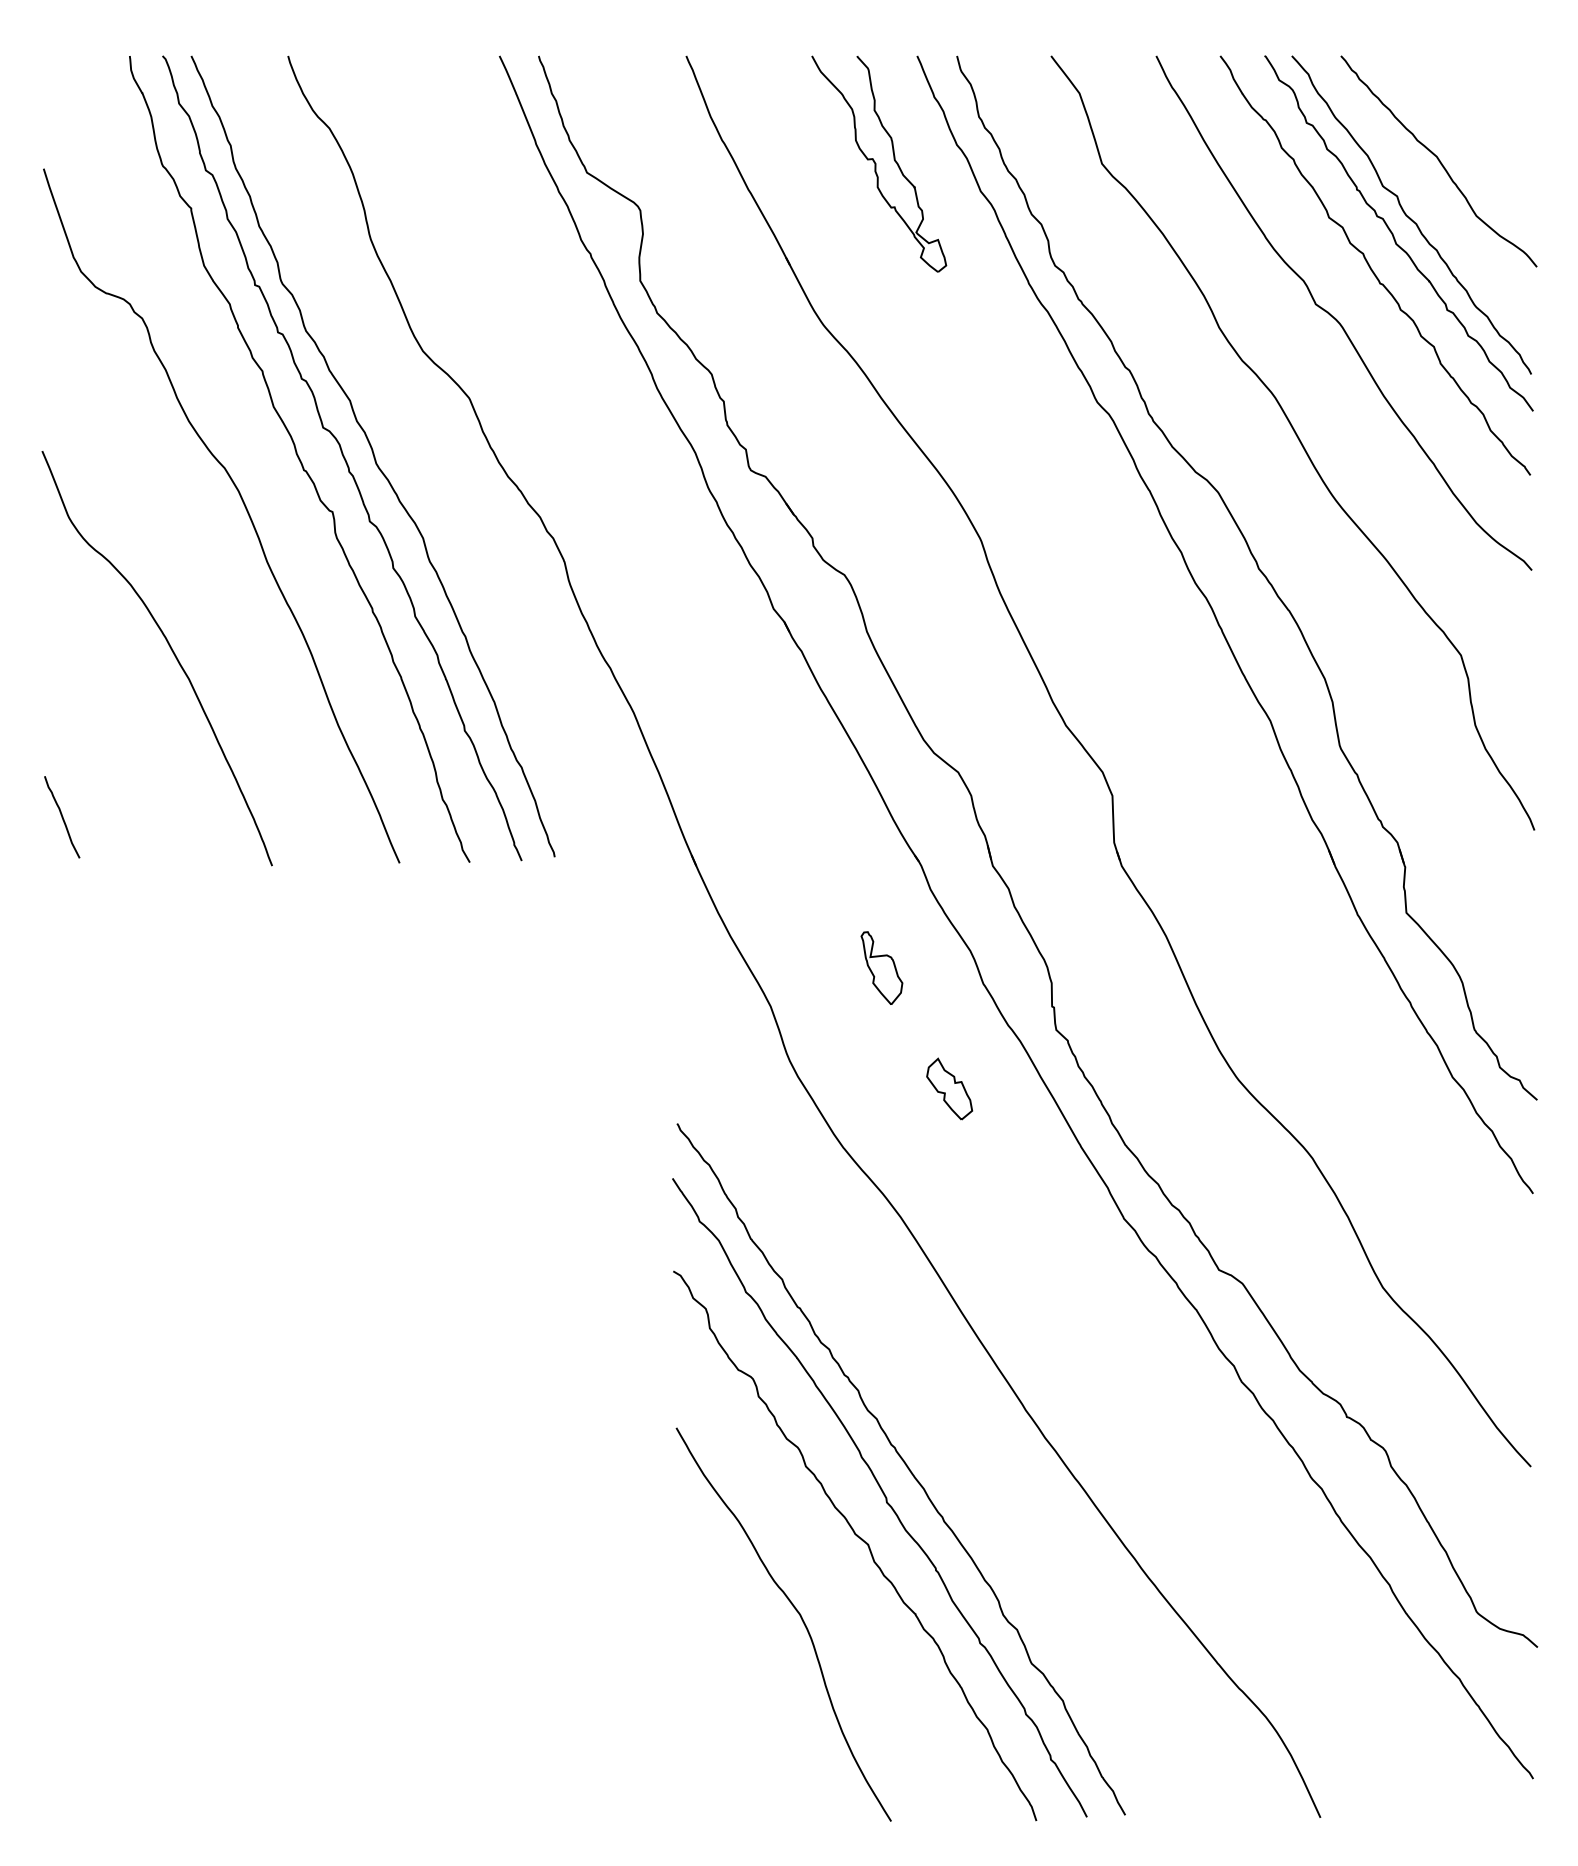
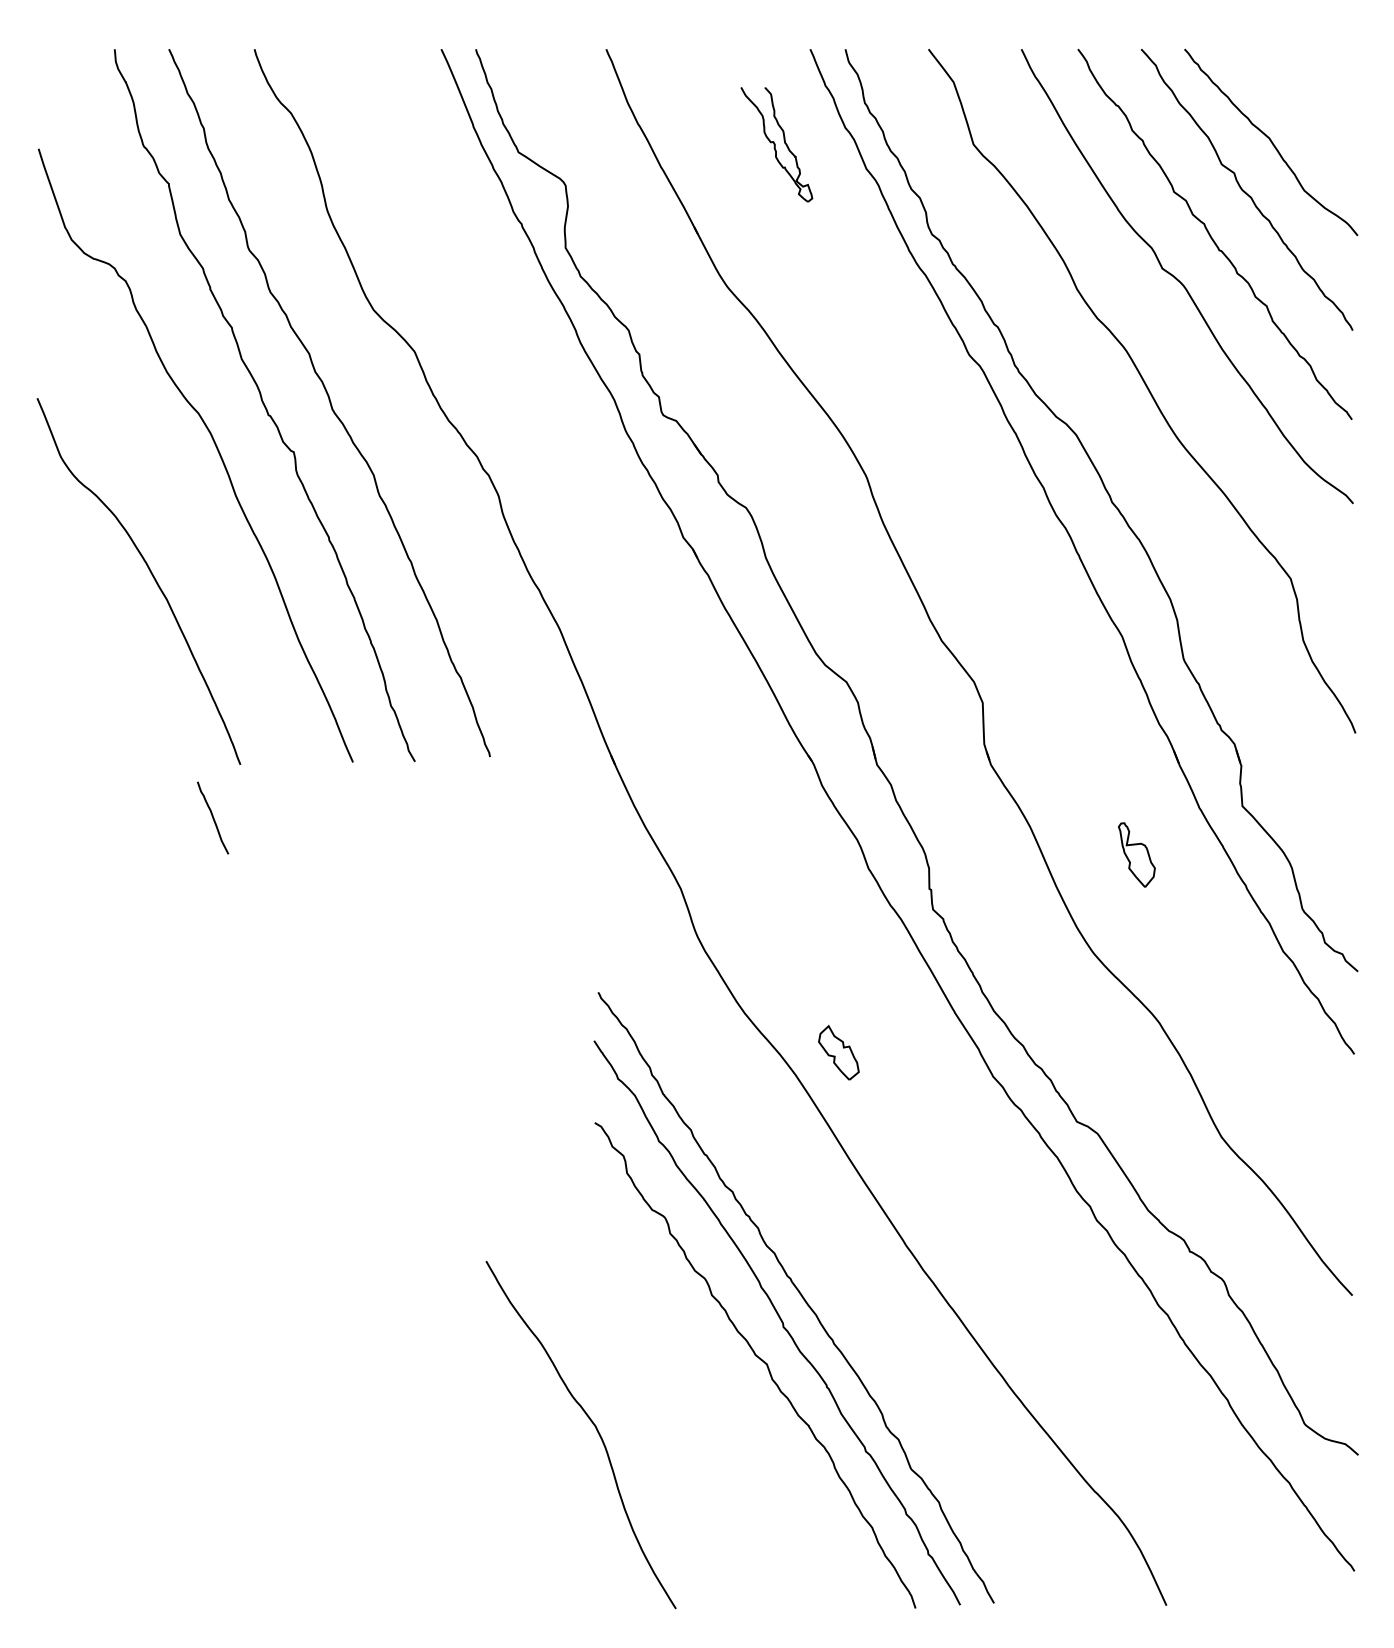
part: (879, 163) -> (776, 144), size x0.6
curve: (1393, 233) -> (1231, 206), removed
curve: (343, 458) -> (303, 404), removed
curve: (62, 817) -> (213, 818), moved
part: (881, 967) -> (1136, 854), moved
part: (949, 1088) -> (838, 1052), moved
curve: (798, 1614) -> (594, 1426), moved

